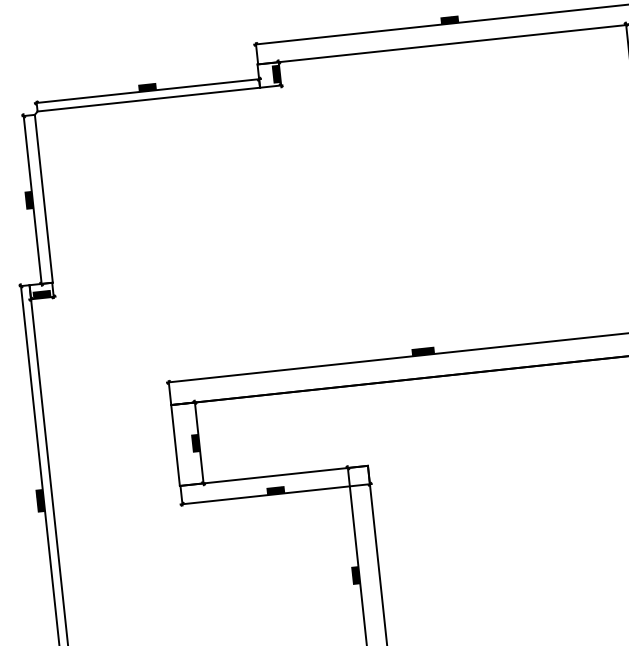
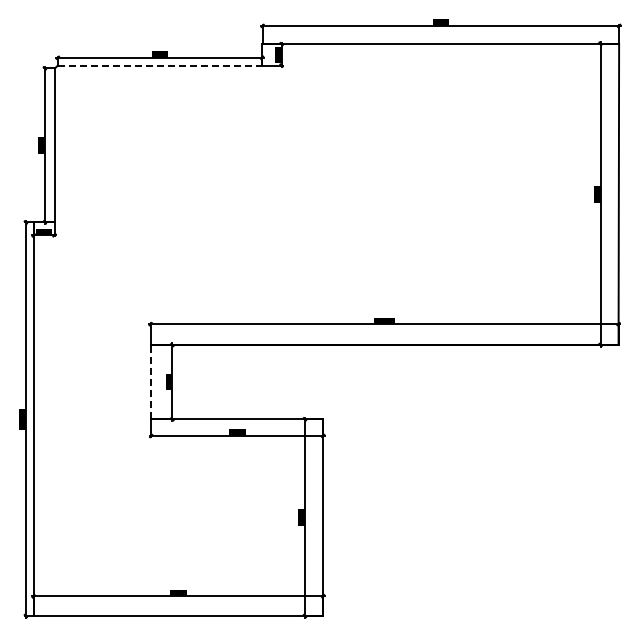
line: (149, 99) -> (160, 65), solid -> dashed
line: (175, 444) -> (150, 381), solid -> dashed

